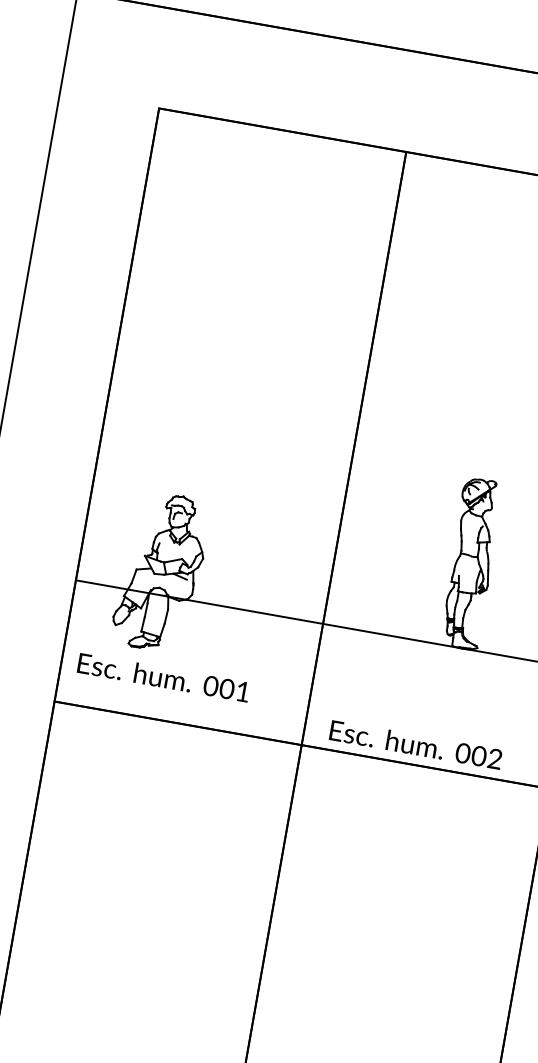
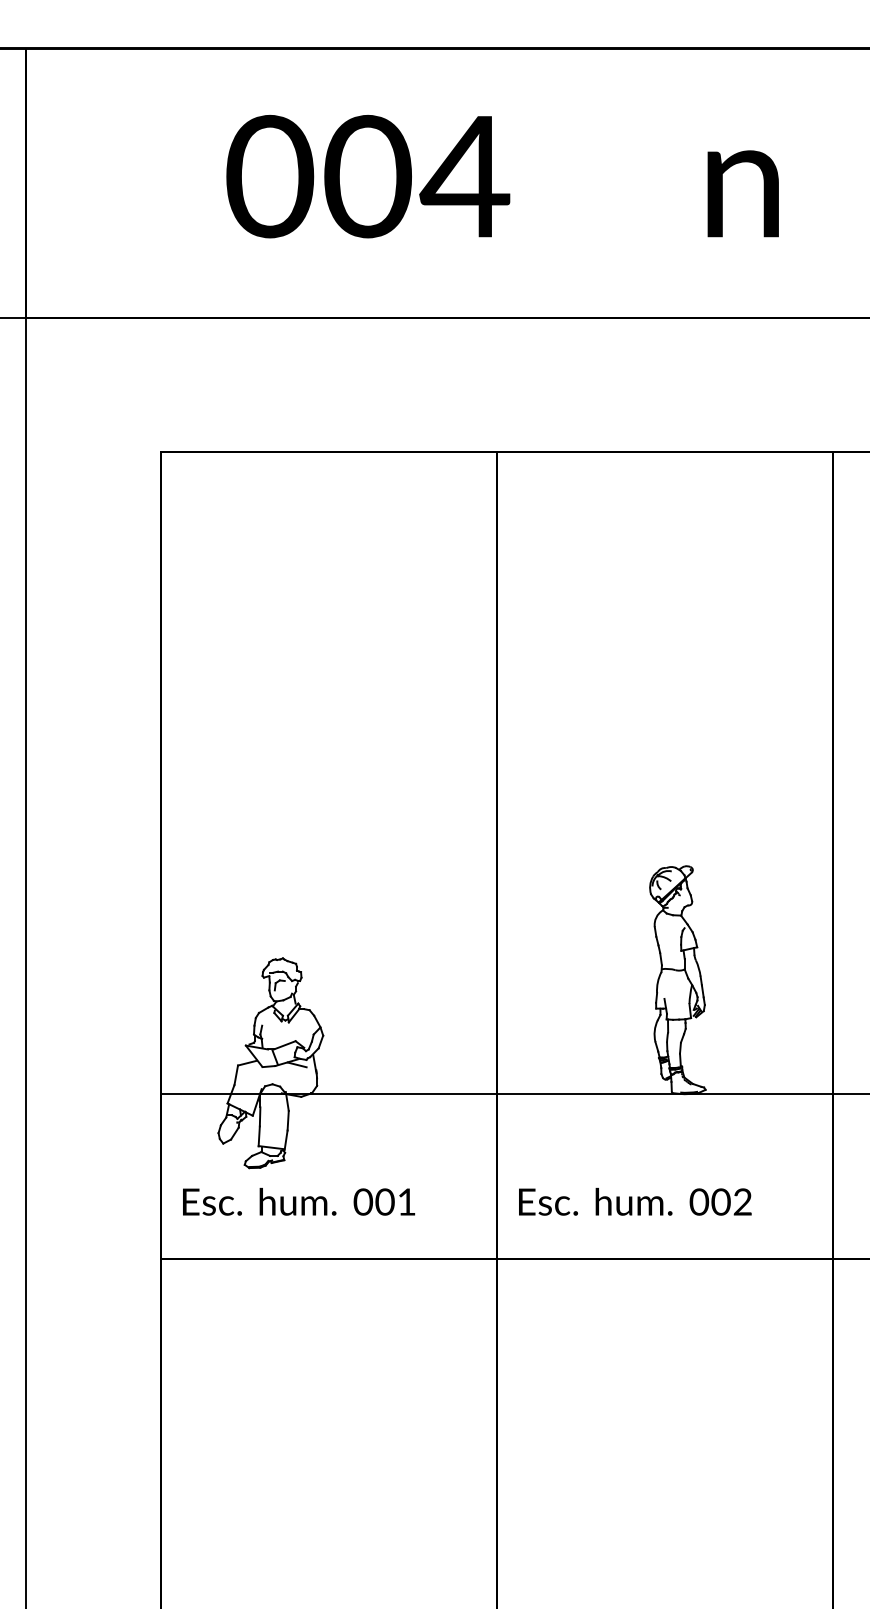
text: (416, 744) -> (635, 1201), moved

